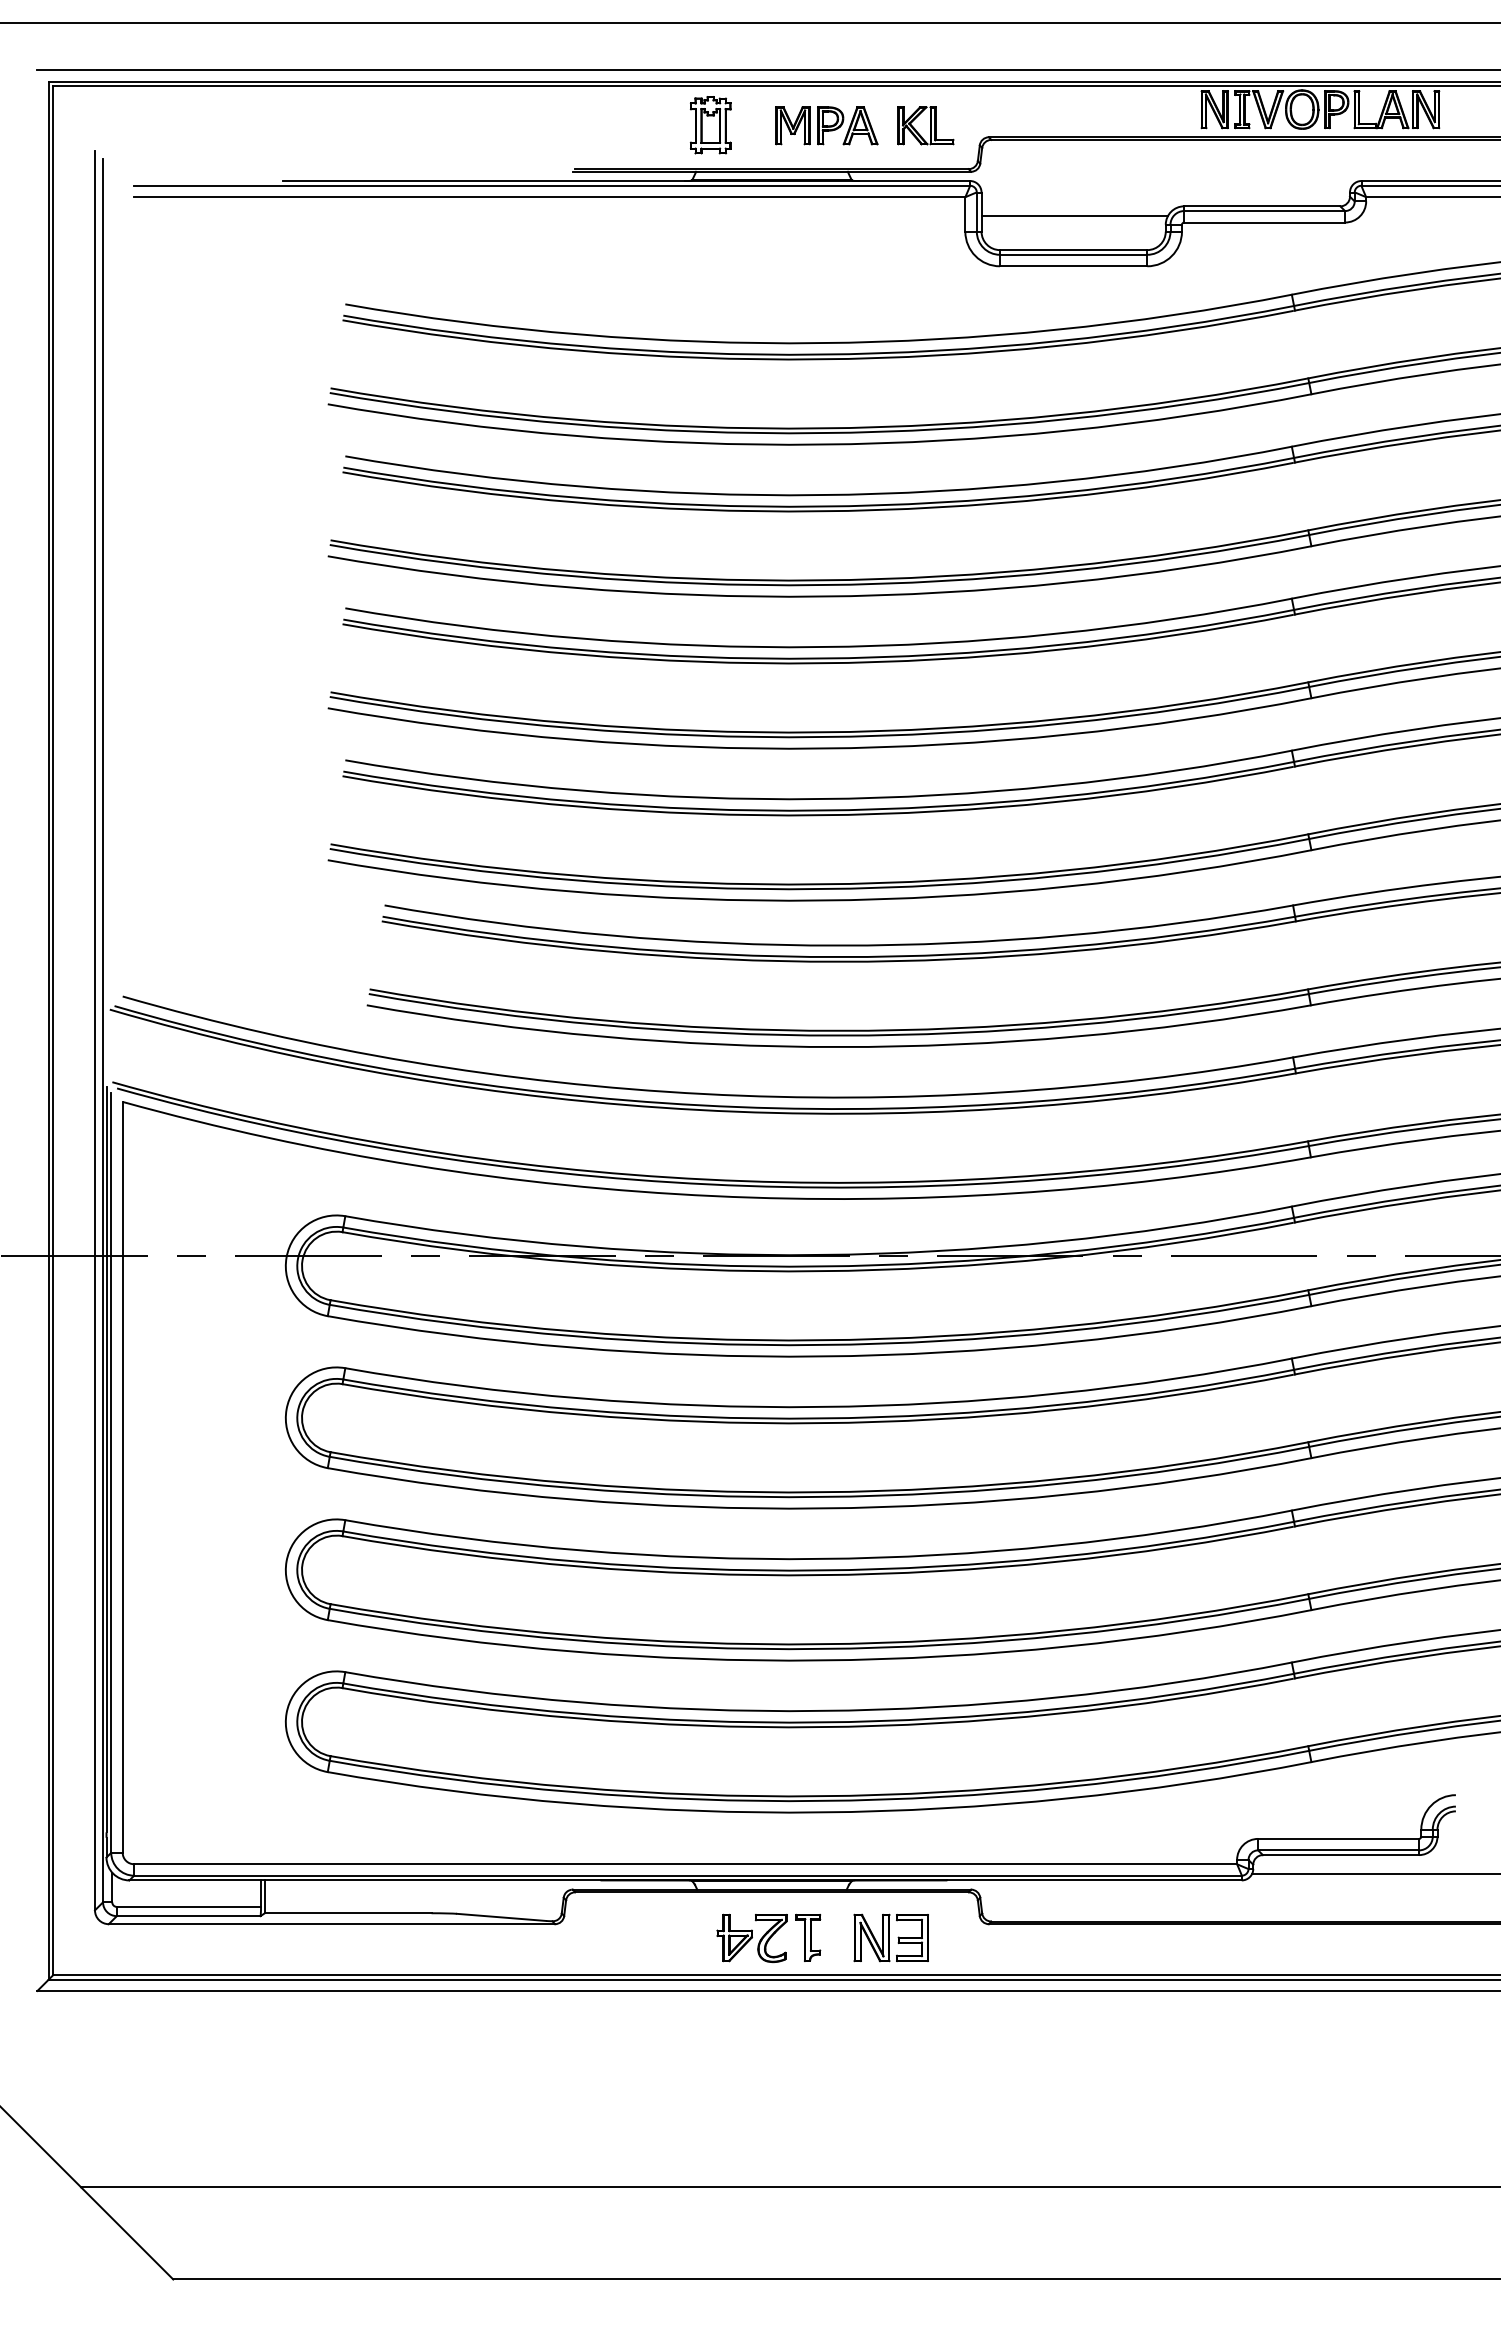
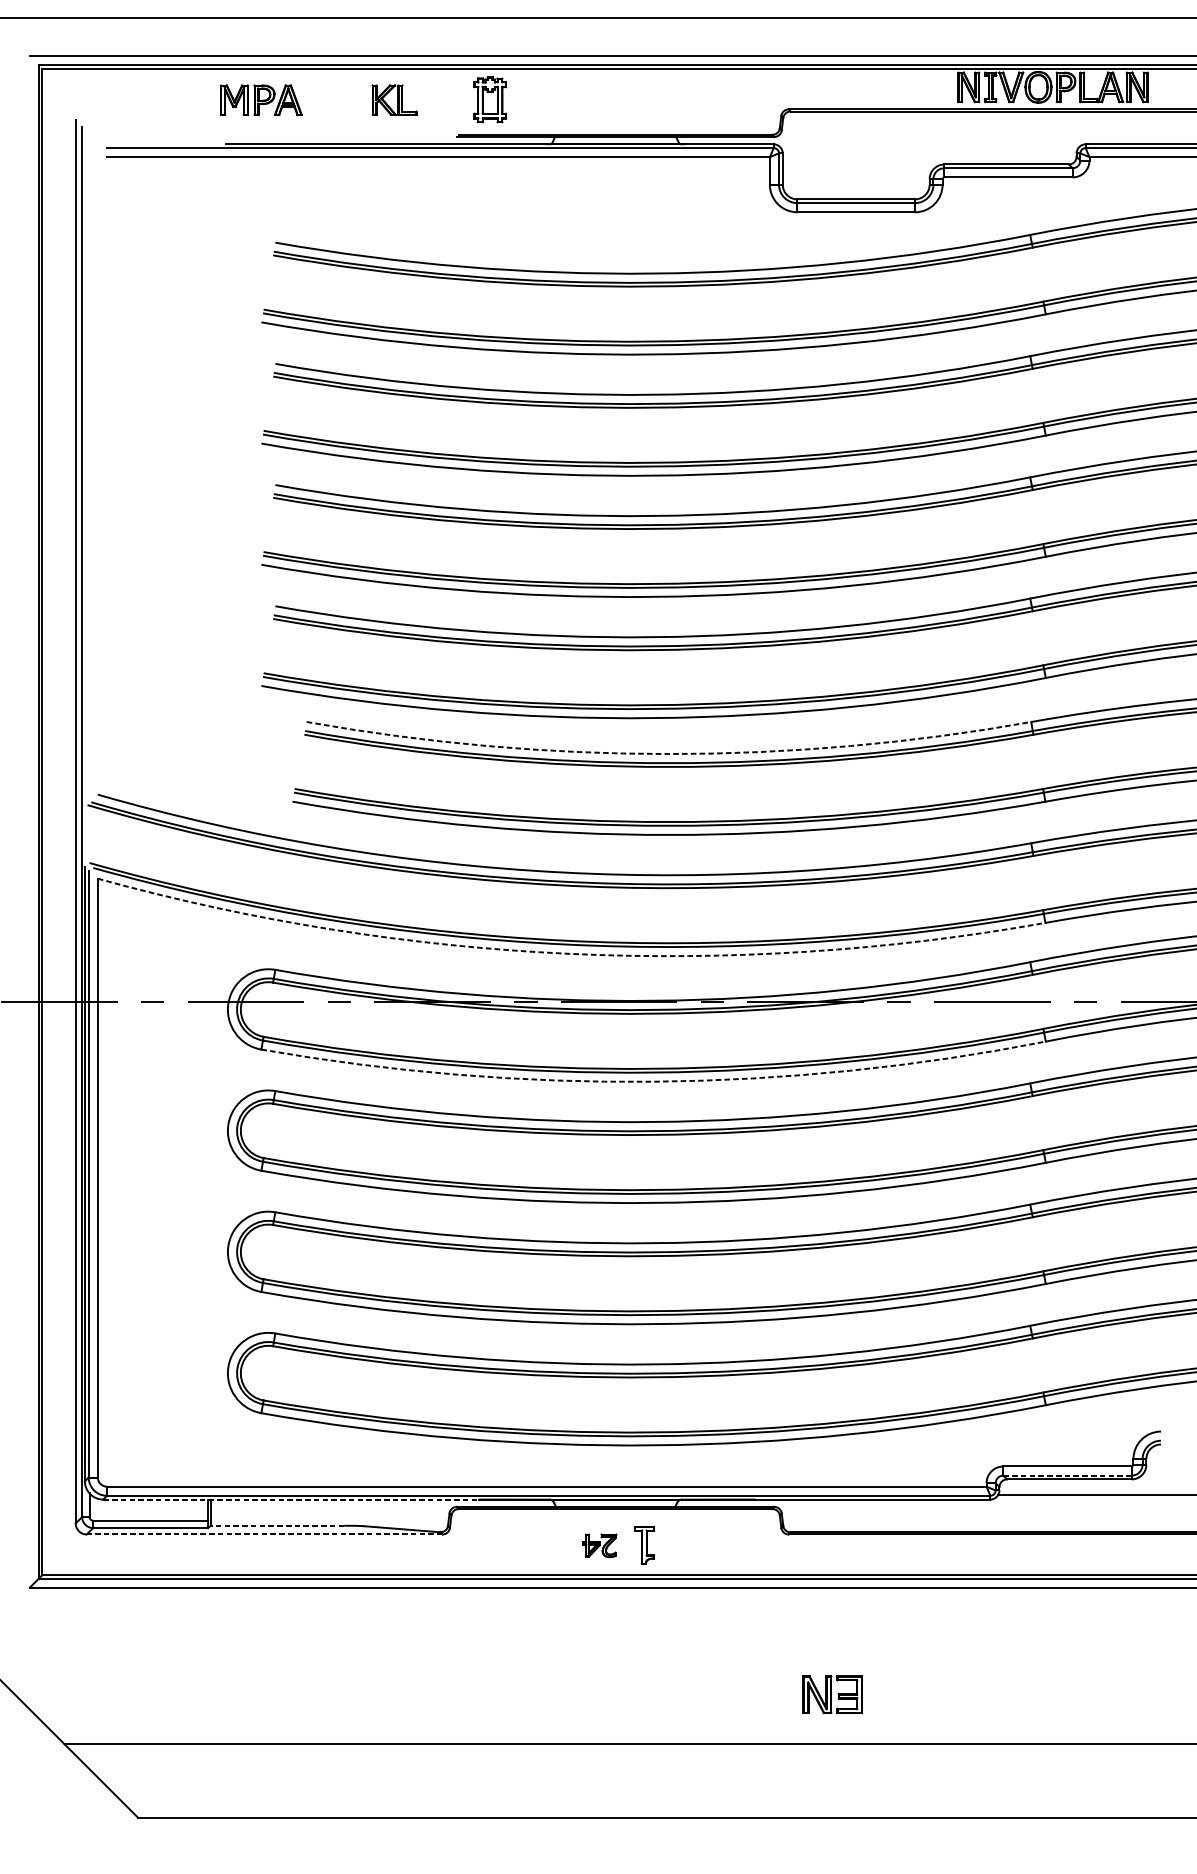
part: (710, 125) -> (490, 100), moved
part: (826, 125) -> (261, 100), moved
part: (925, 125) -> (394, 100), moved
line: (1074, 216) -> (856, 172), removed
arc: (838, 945) -> (668, 753), solid -> dashed
arc: (713, 1196) -> (568, 954), solid -> dashed
arc: (820, 1356) -> (654, 1081), solid -> dashed
line: (1338, 1850) -> (1067, 1475), solid -> dashed
line: (364, 1880) -> (290, 1499), solid -> dashed
line: (347, 1913) -> (277, 1525), solid -> dashed
line: (331, 1924) -> (264, 1534), solid -> dashed
part: (890, 1937) -> (832, 1694), moved
part: (751, 1938) -> (599, 1545), size x0.6

